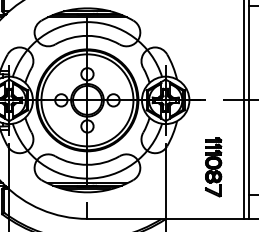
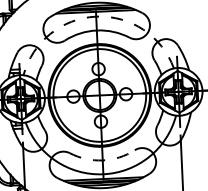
arc: (87, 22) -> (96, 17), solid -> dashed
arc: (87, 164) -> (102, 160), solid -> dashed

